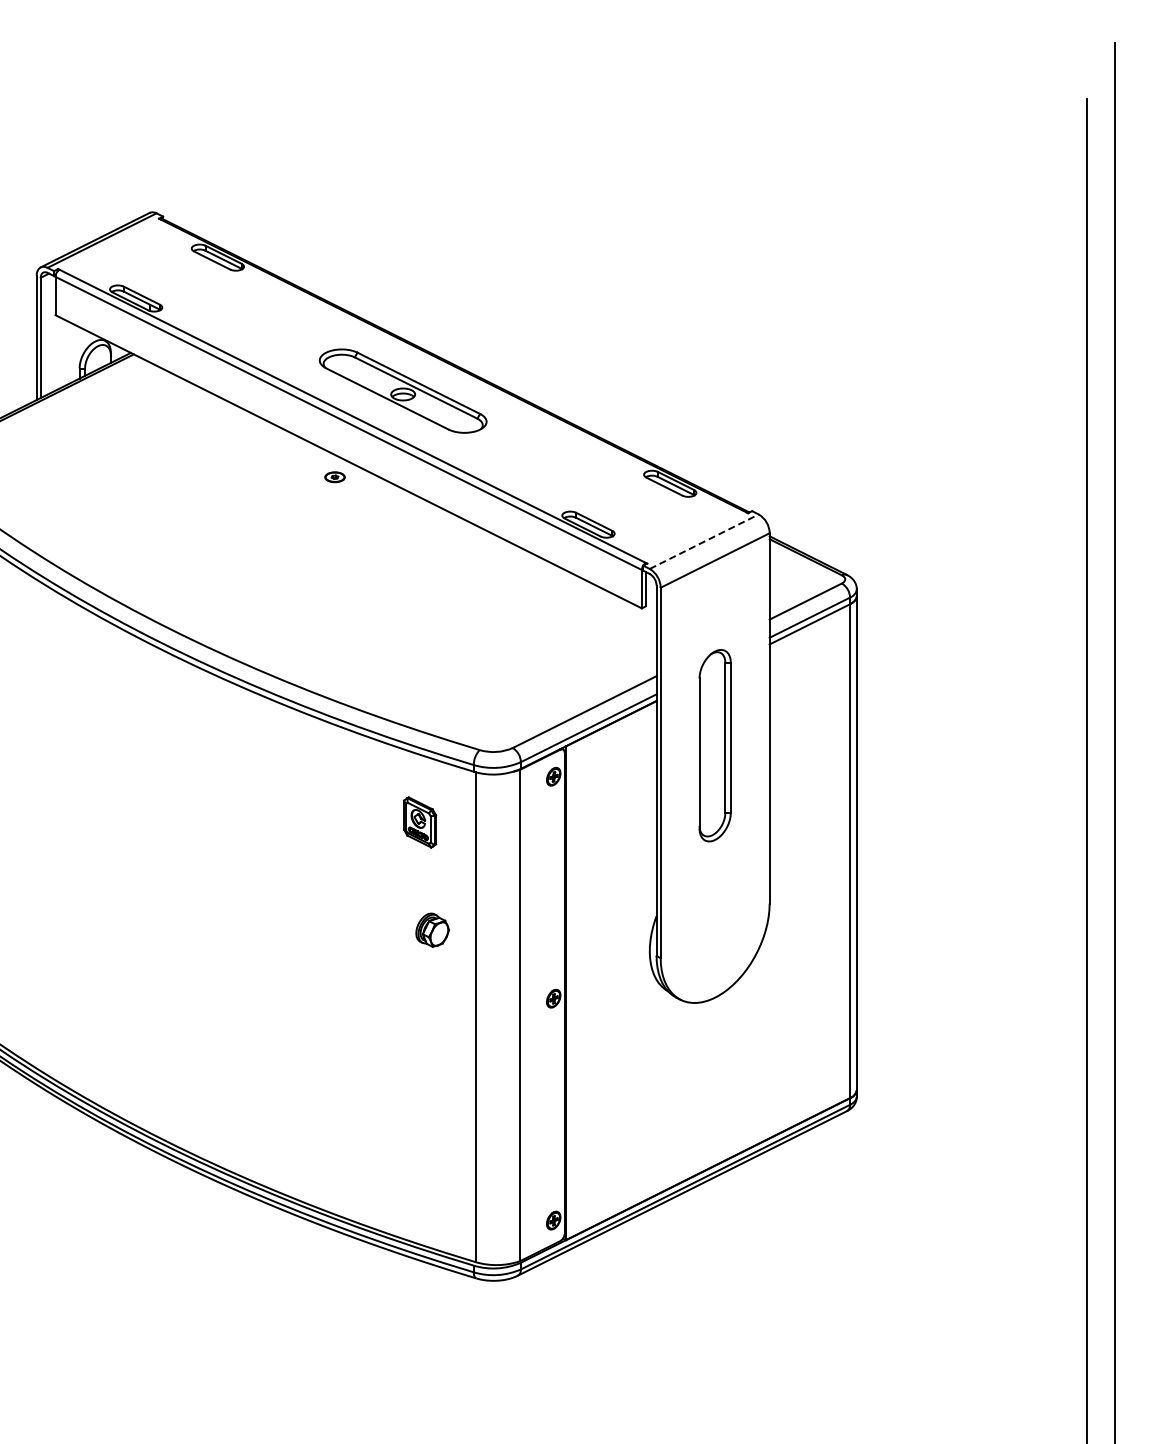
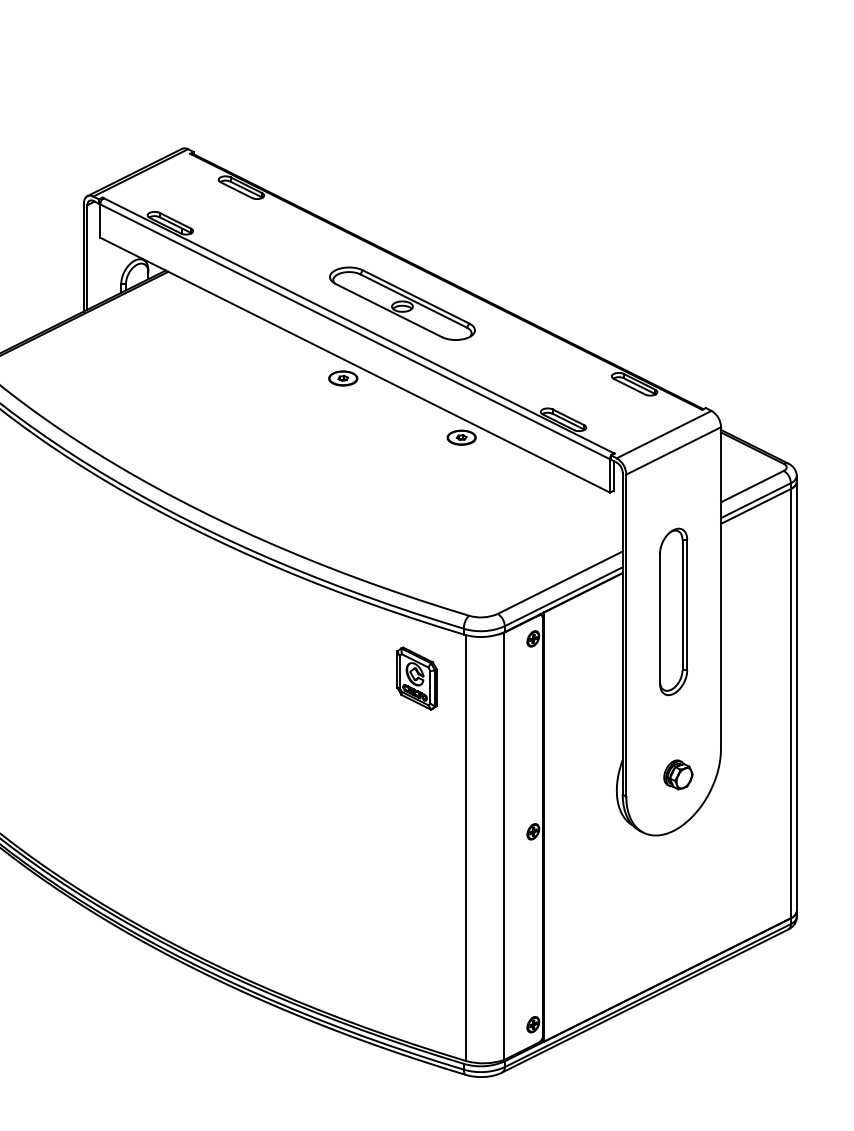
part: (334, 477) -> (342, 378), size x1.67
line: (704, 541) -> (664, 434), dashed -> solid
part: (471, 545) -> (461, 437), added
part: (419, 822) -> (416, 678), size x1.43
part: (432, 929) -> (678, 774), moved

